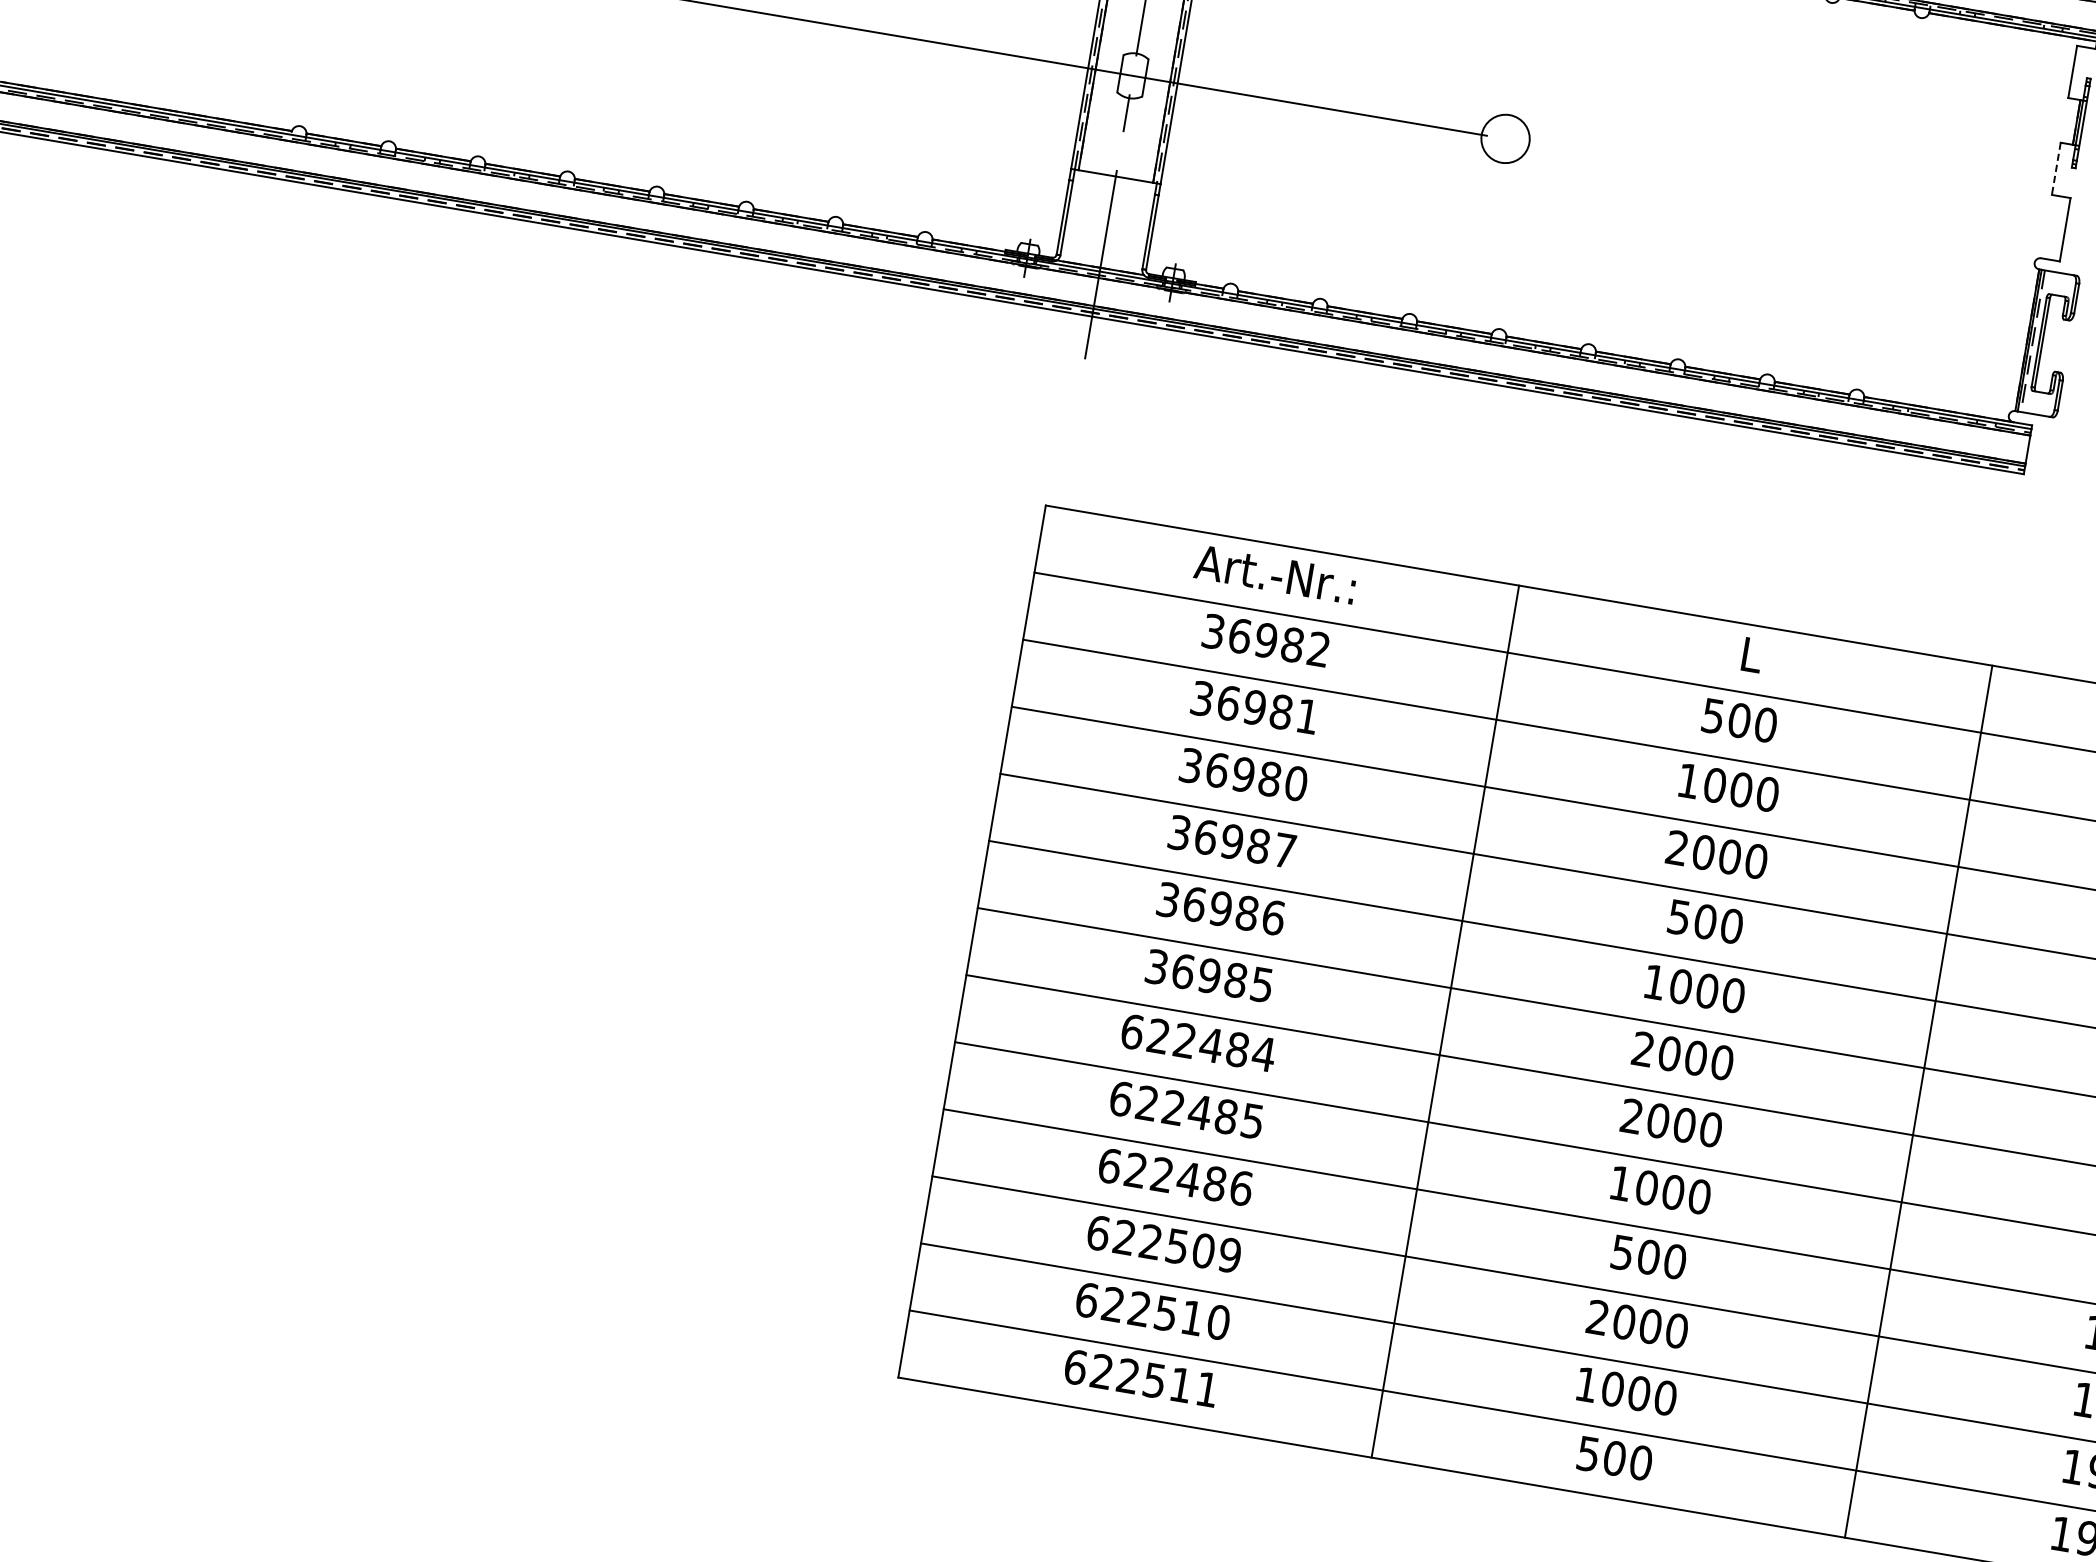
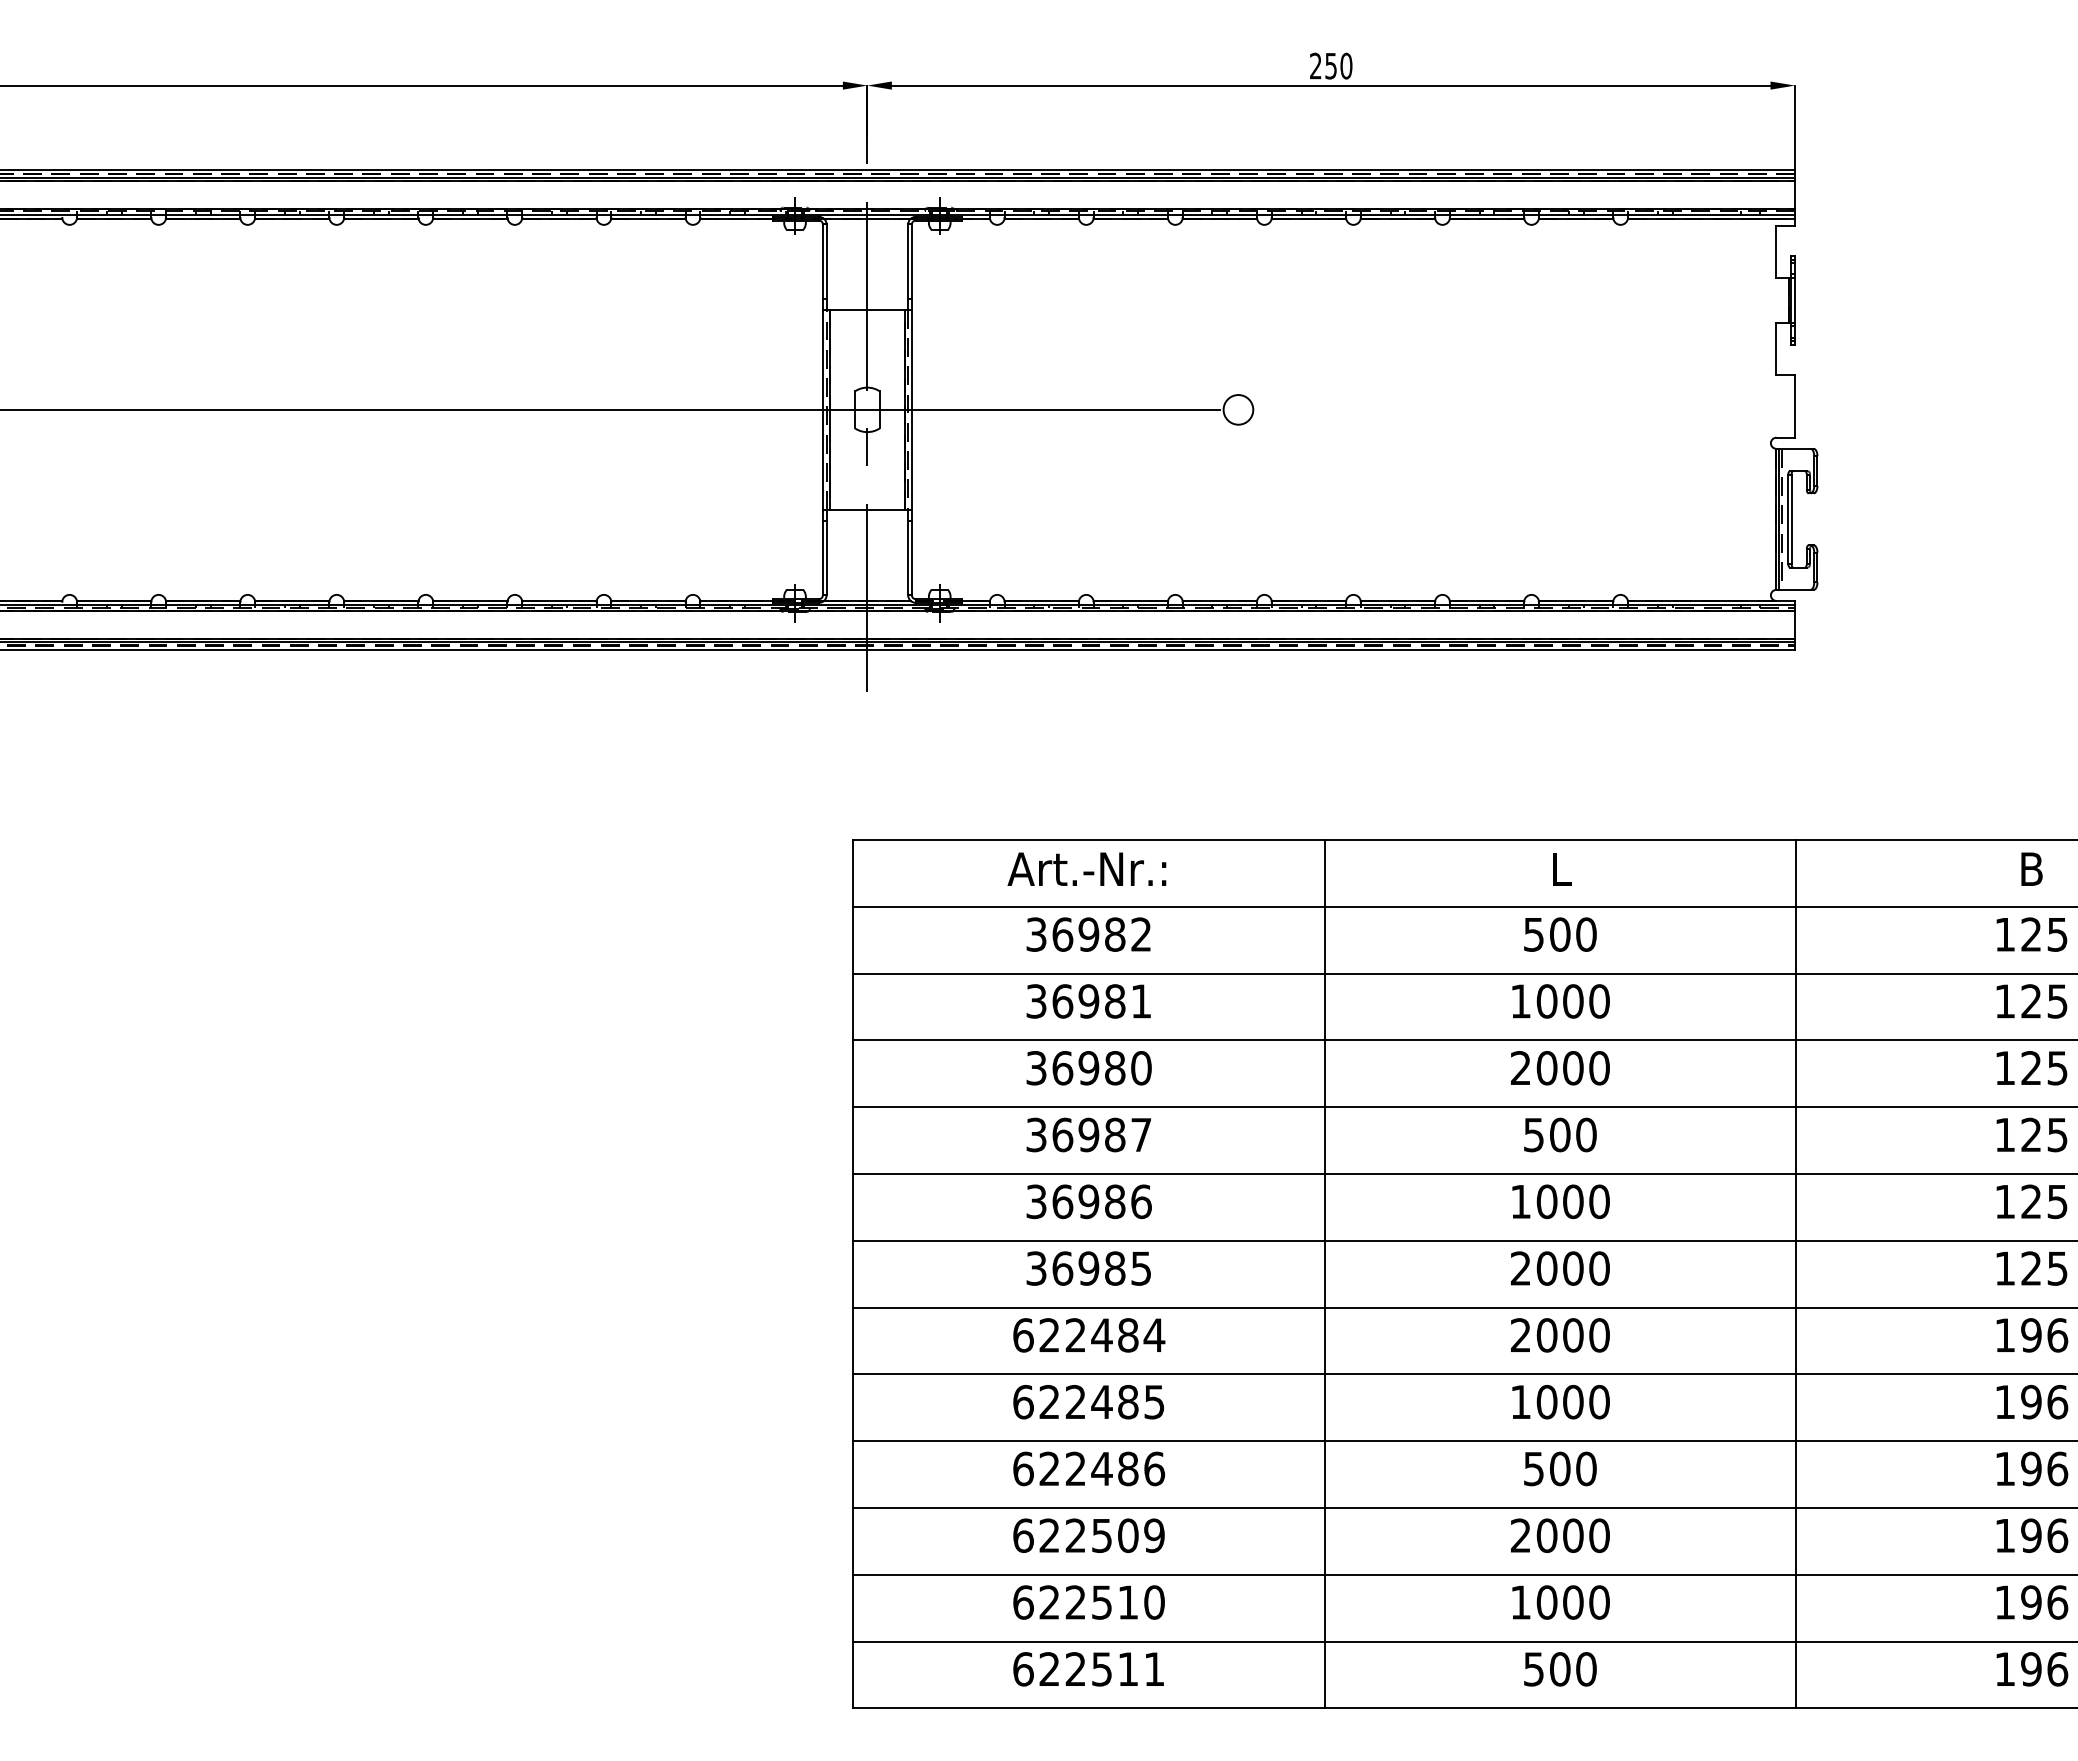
circle: (1505, 138) -> (1238, 409), size x0.62
line: (2056, 168) -> (1776, 348), dashed -> solid

